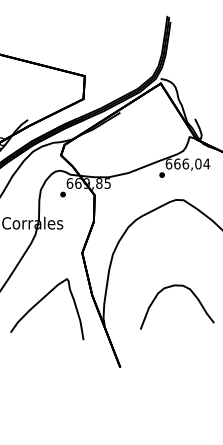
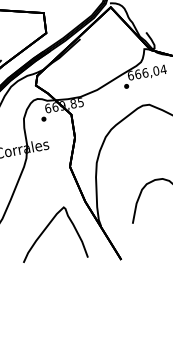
curve: (42, 300) -> (46, 229), moved

